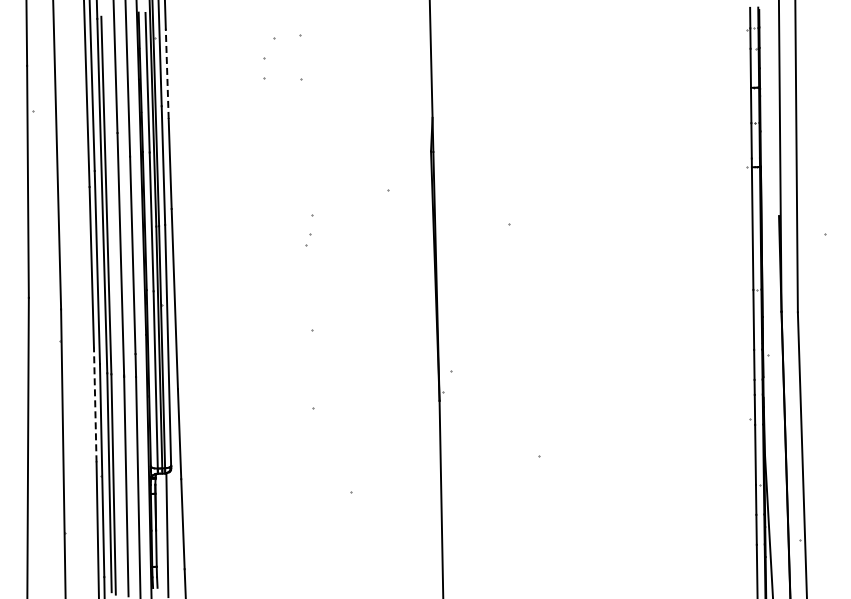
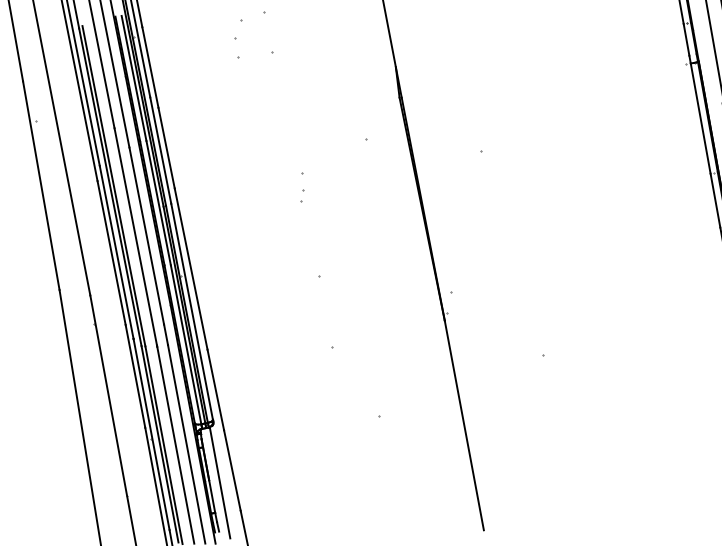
line: (167, 73) -> (150, 67), dashed -> solid
line: (95, 404) -> (135, 375), dashed -> solid

